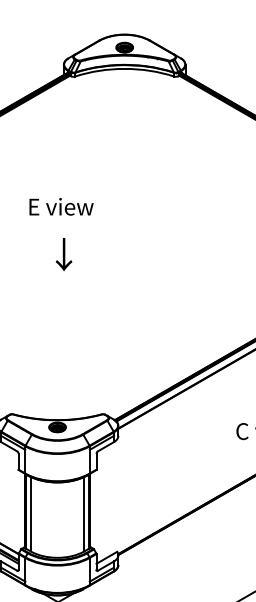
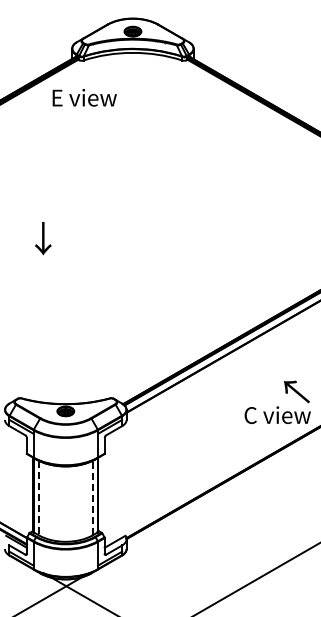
text: (61, 206) -> (84, 97), moved
text: (64, 254) -> (43, 238), moved
line: (84, 513) -> (92, 497), solid -> dashed
line: (30, 514) -> (38, 498), solid -> dashed

